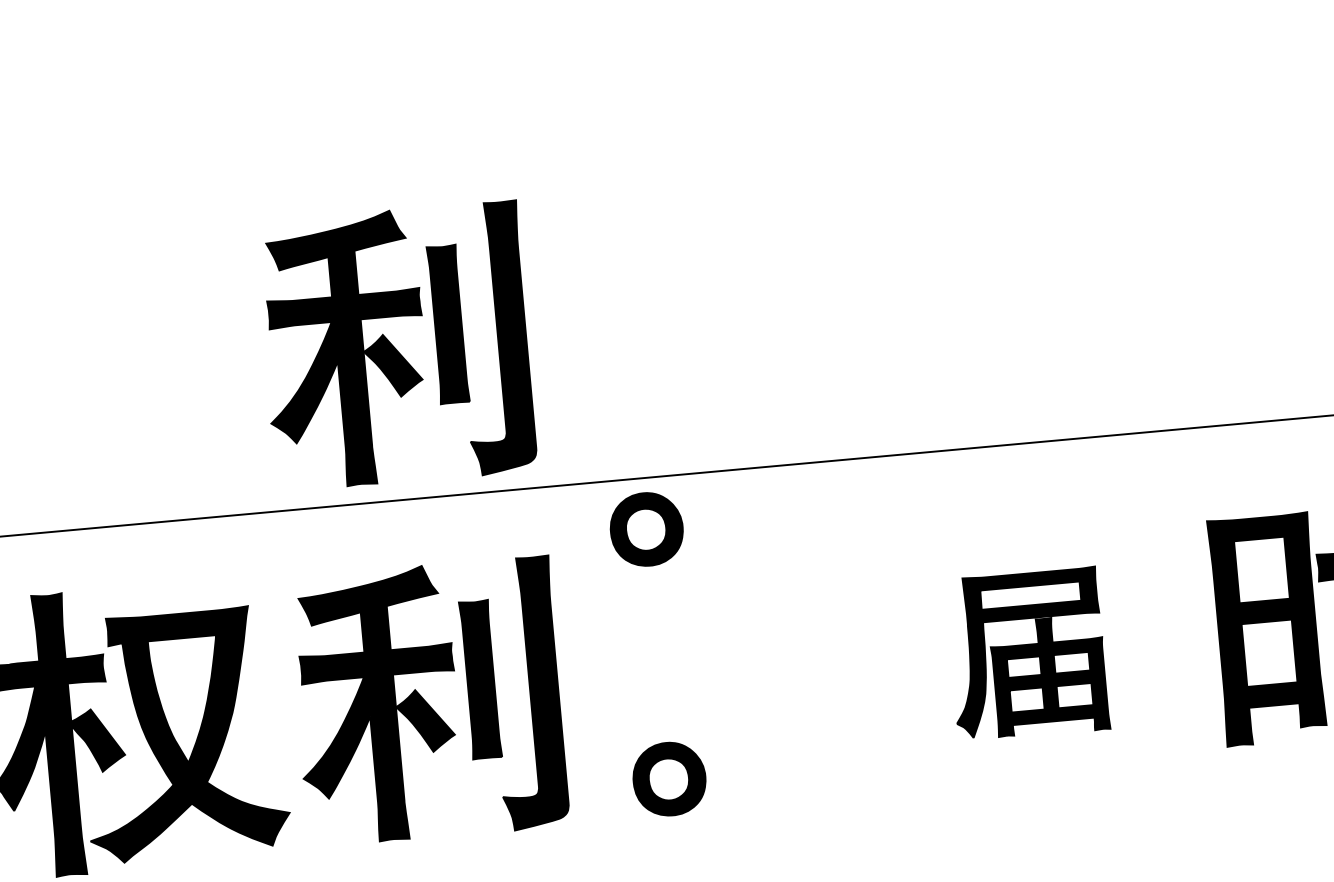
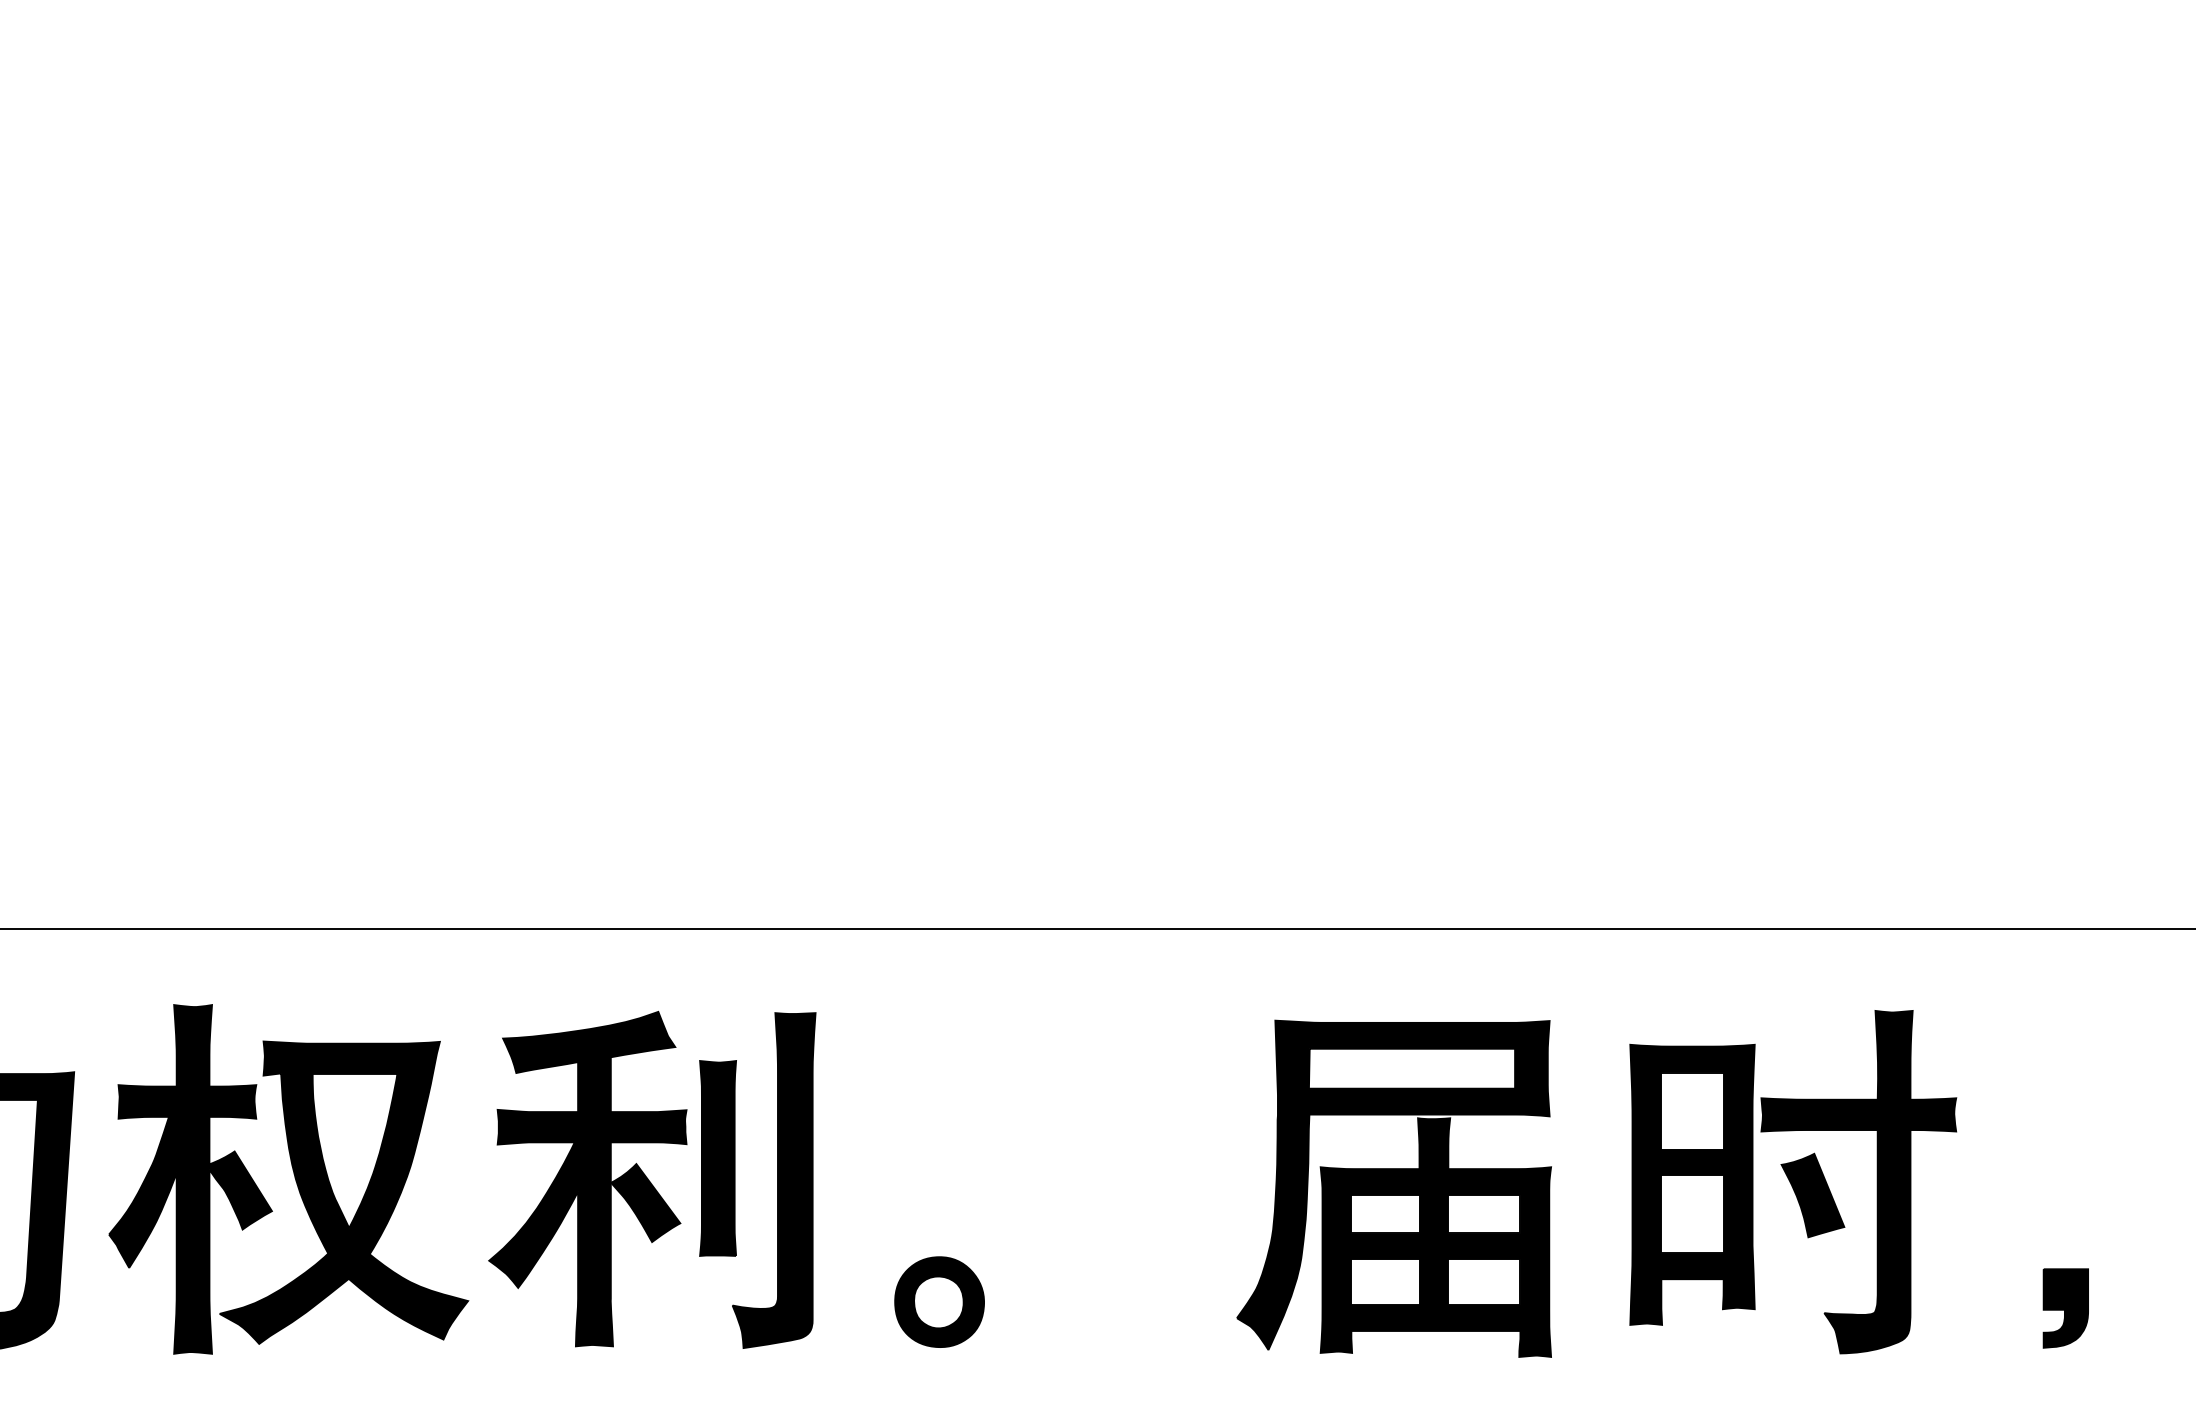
part: (396, 346) -> (652, 738), removed
part: (646, 528) -> (939, 991), removed
part: (1026, 654) -> (1393, 1188), size x1.67

